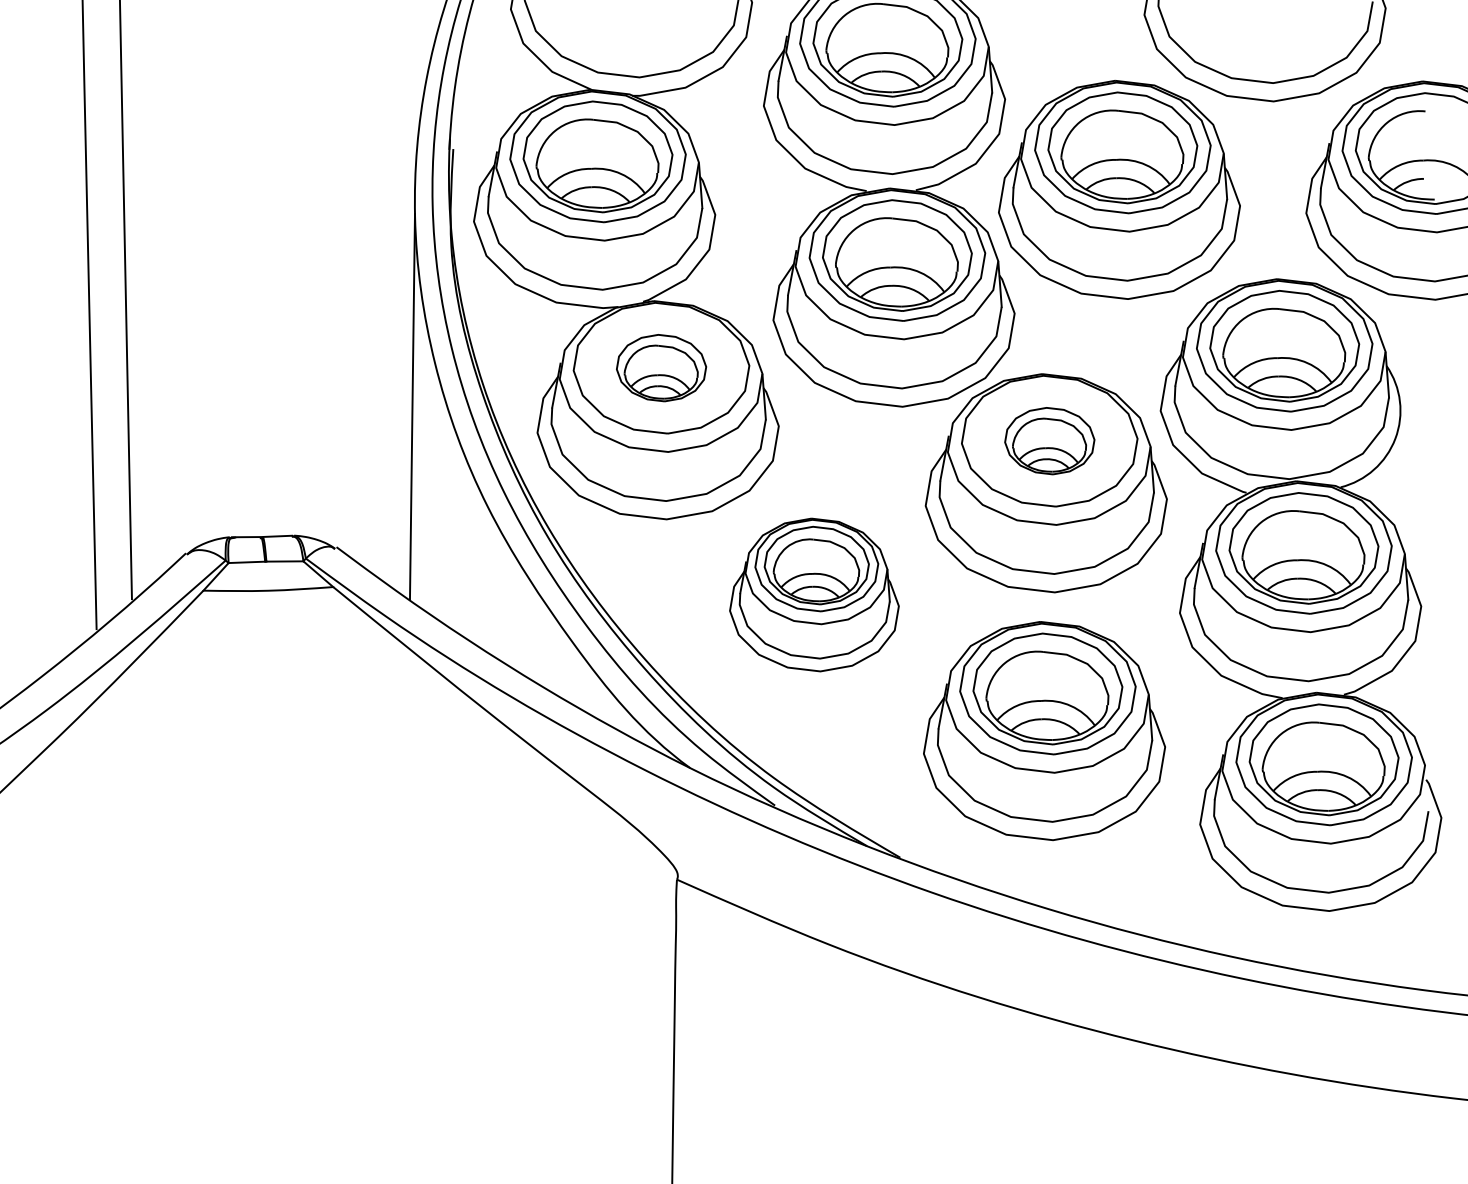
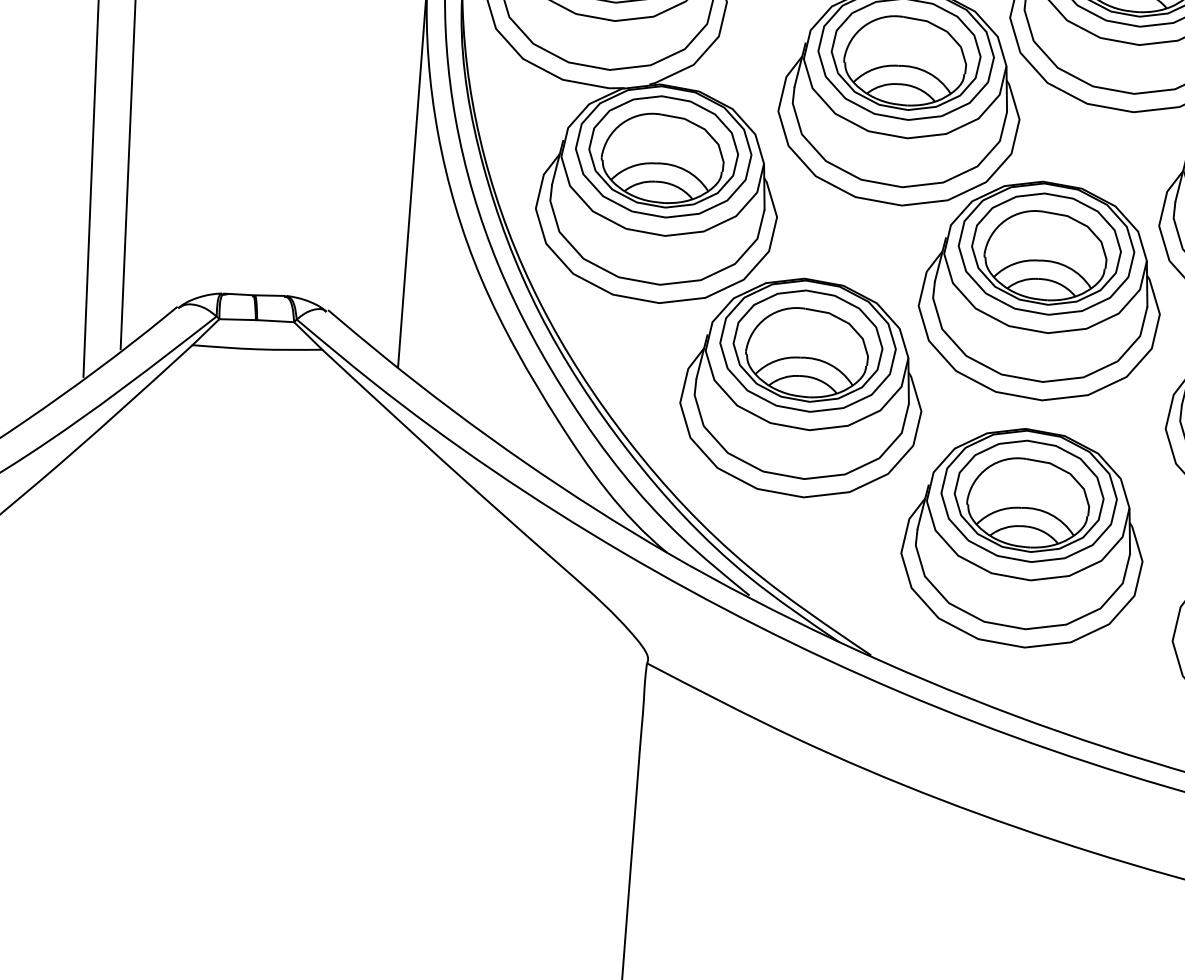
part: (661, 367) -> (663, 151), size x1.67
part: (1049, 440) -> (1046, 248), size x1.67
part: (814, 594) -> (802, 387), size x1.43

